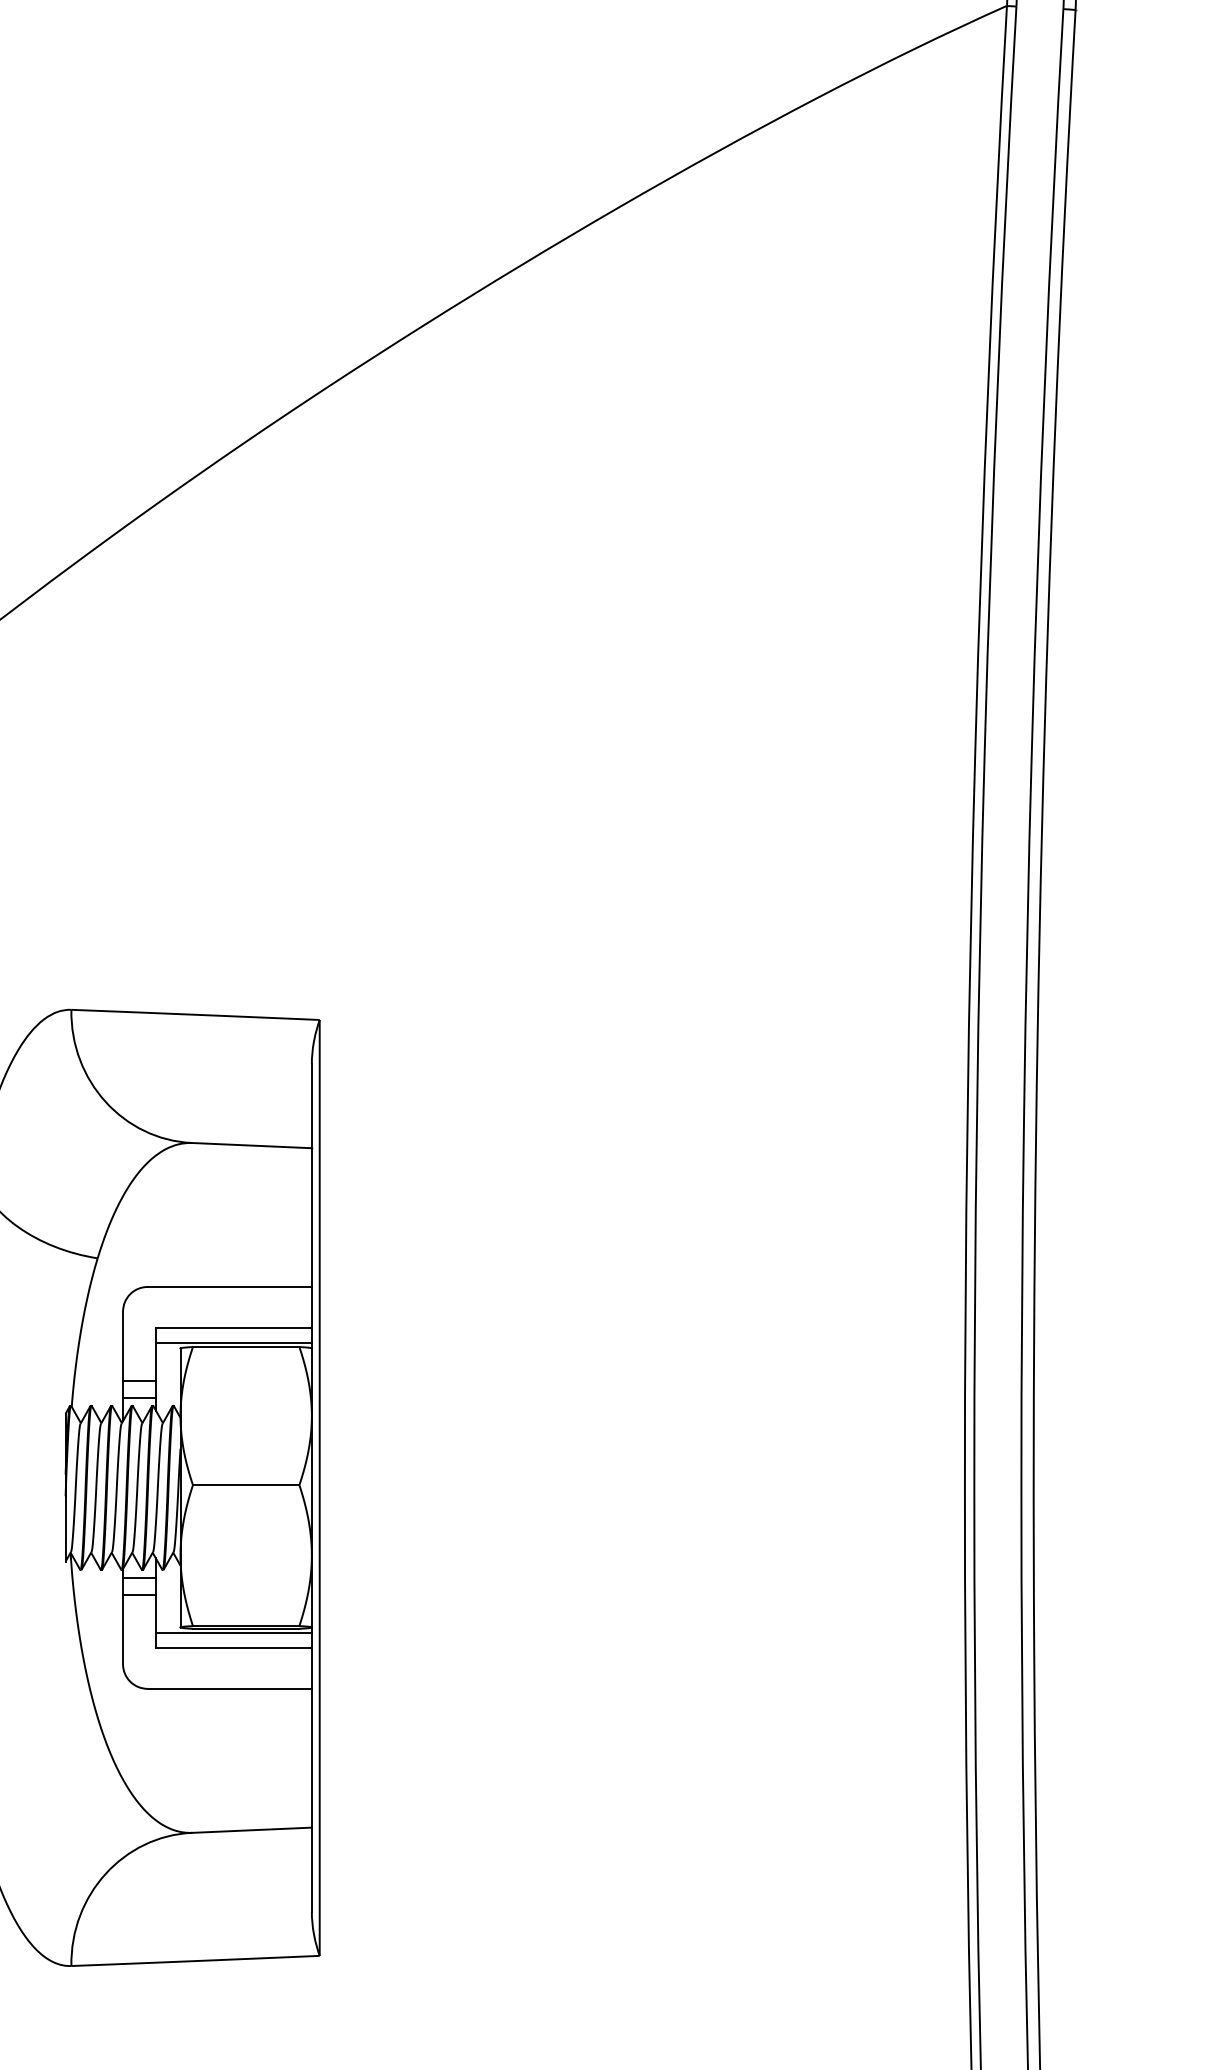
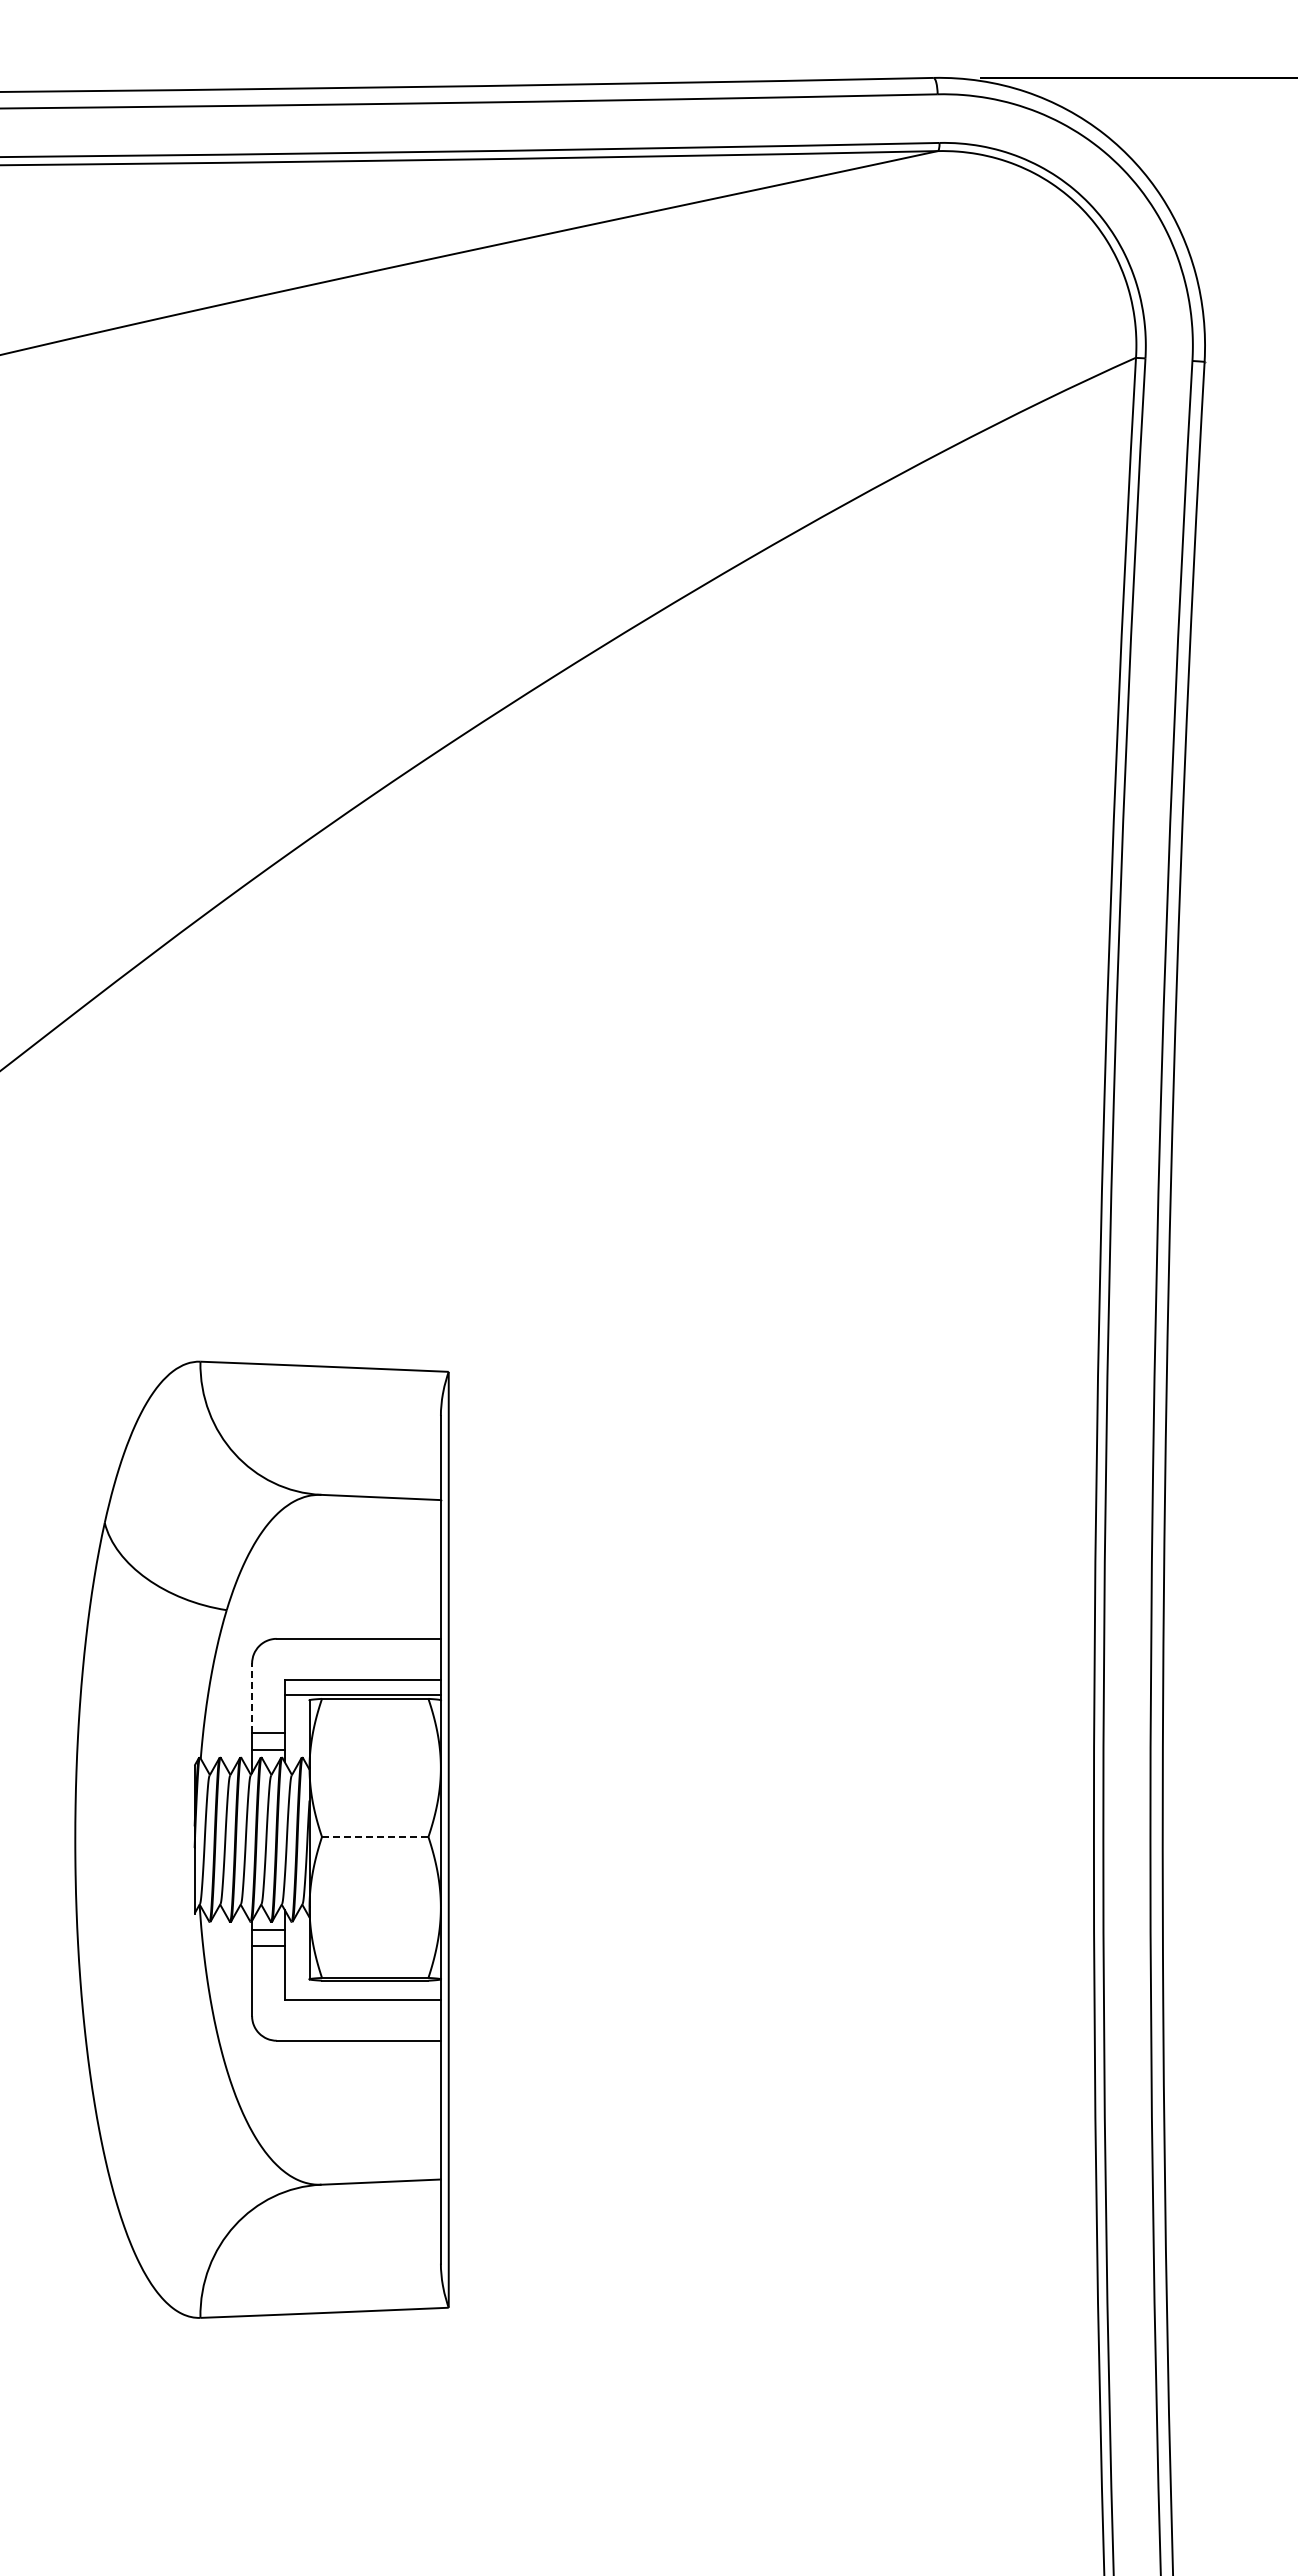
line: (123, 1346) -> (252, 1698), solid -> dashed
line: (245, 1484) -> (374, 1836), solid -> dashed
line: (233, 1633) -> (362, 1985), removed

